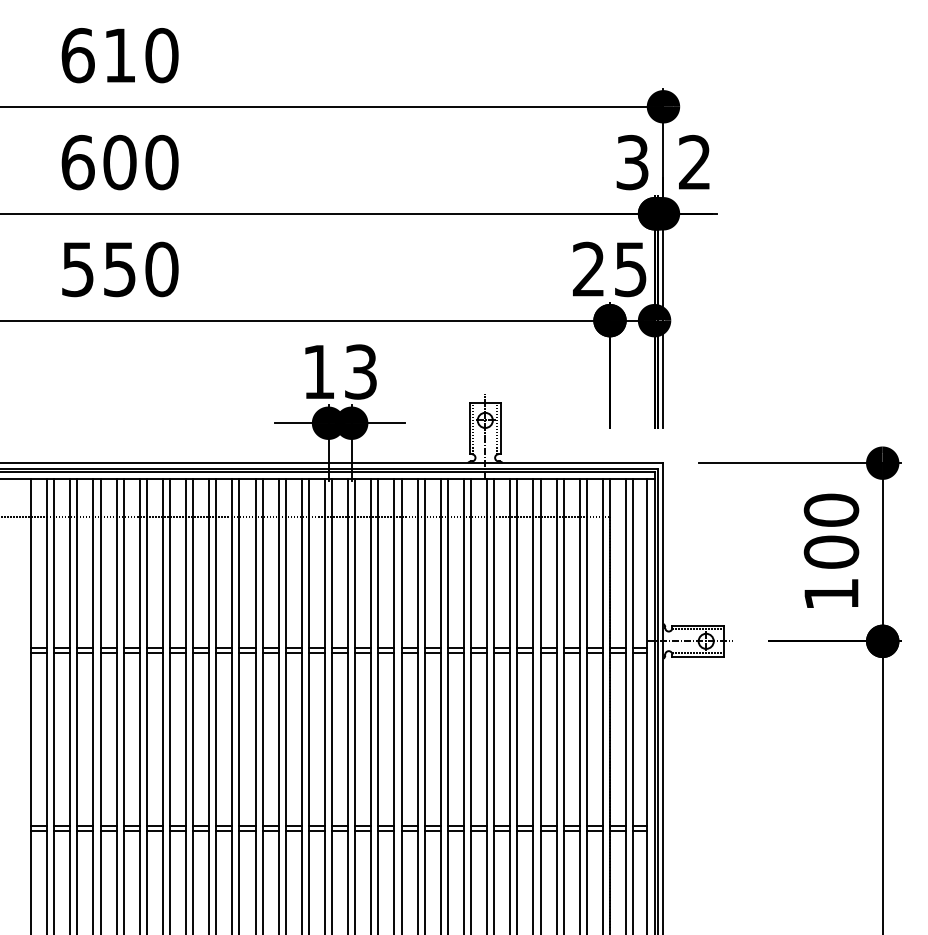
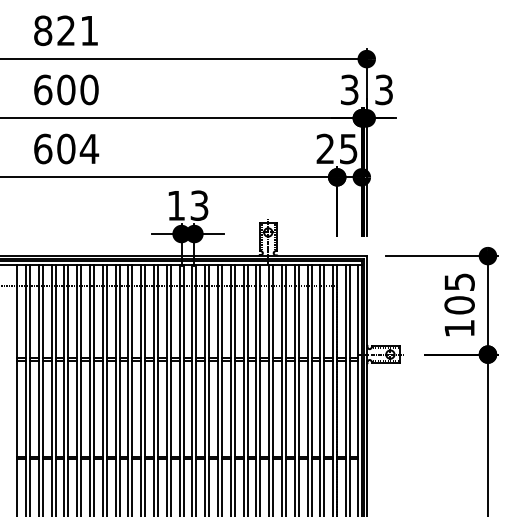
text: (120, 55) -> (66, 30), 610 -> 821
text: (693, 161) -> (383, 89), 2 -> 3
text: (120, 268) -> (66, 148), 550 -> 604
text: (831, 510) -> (459, 282), 100 -> 105

